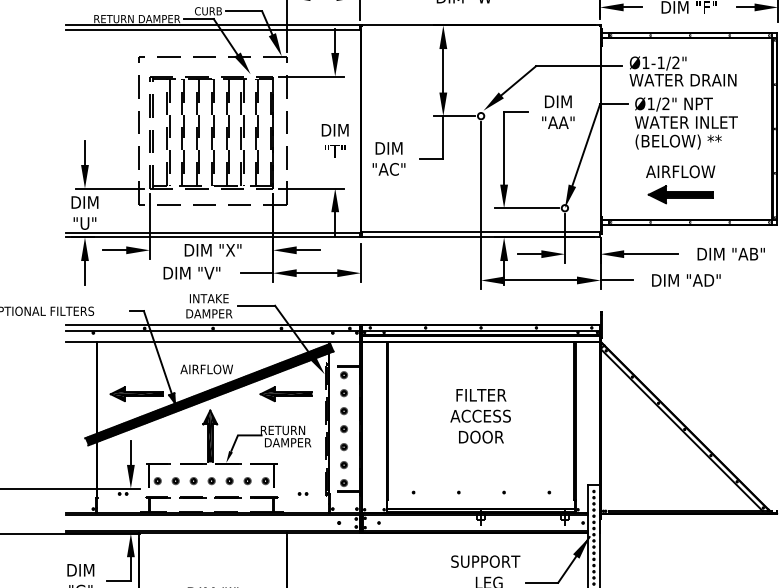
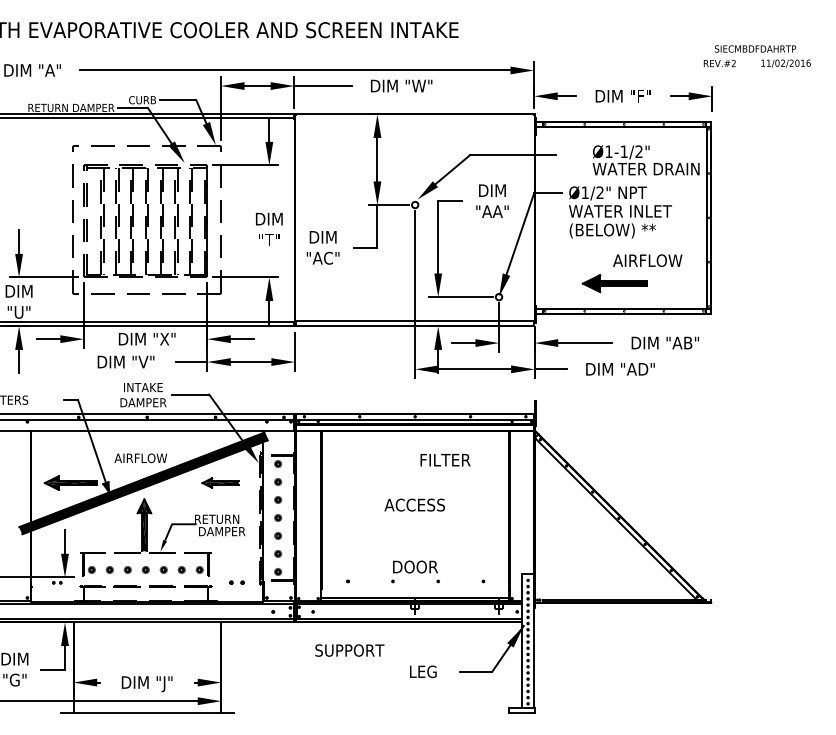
text: (682, 71) -> (645, 160), moved
text: (680, 171) -> (647, 260), moved
part: (286, 393) -> (220, 482), size x0.7
text: (481, 395) -> (445, 460), moved
text: (481, 436) -> (415, 566), moved
part: (303, 493) -> (237, 582), size x1.6
text: (485, 561) -> (349, 650), moved

